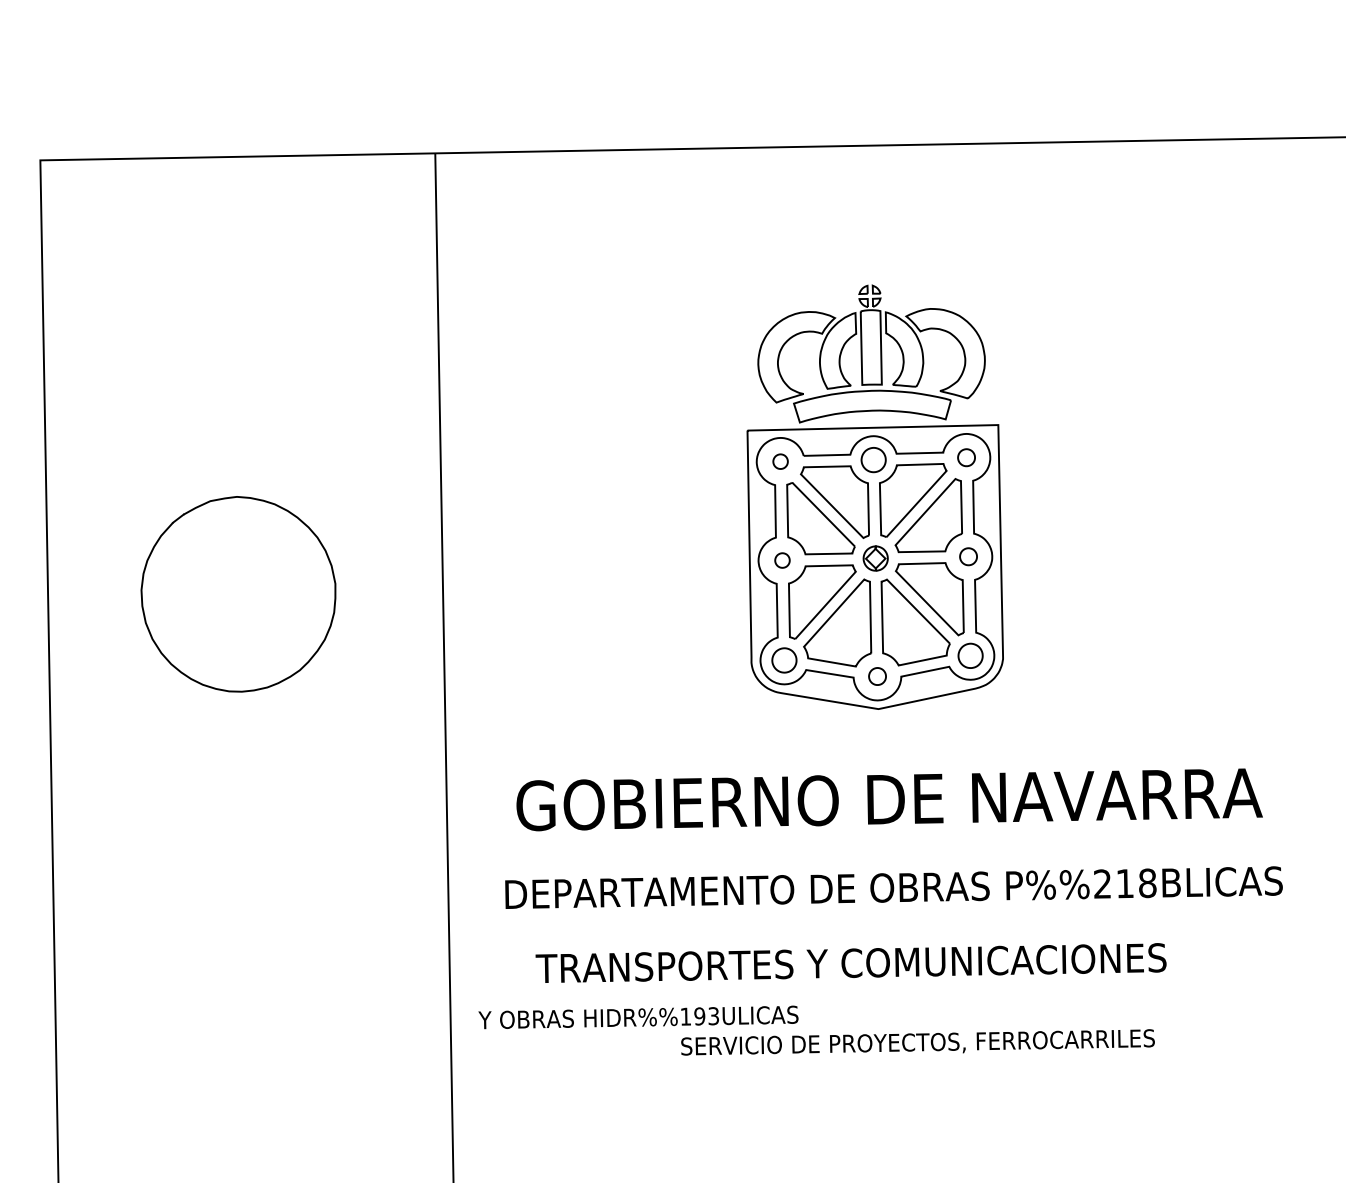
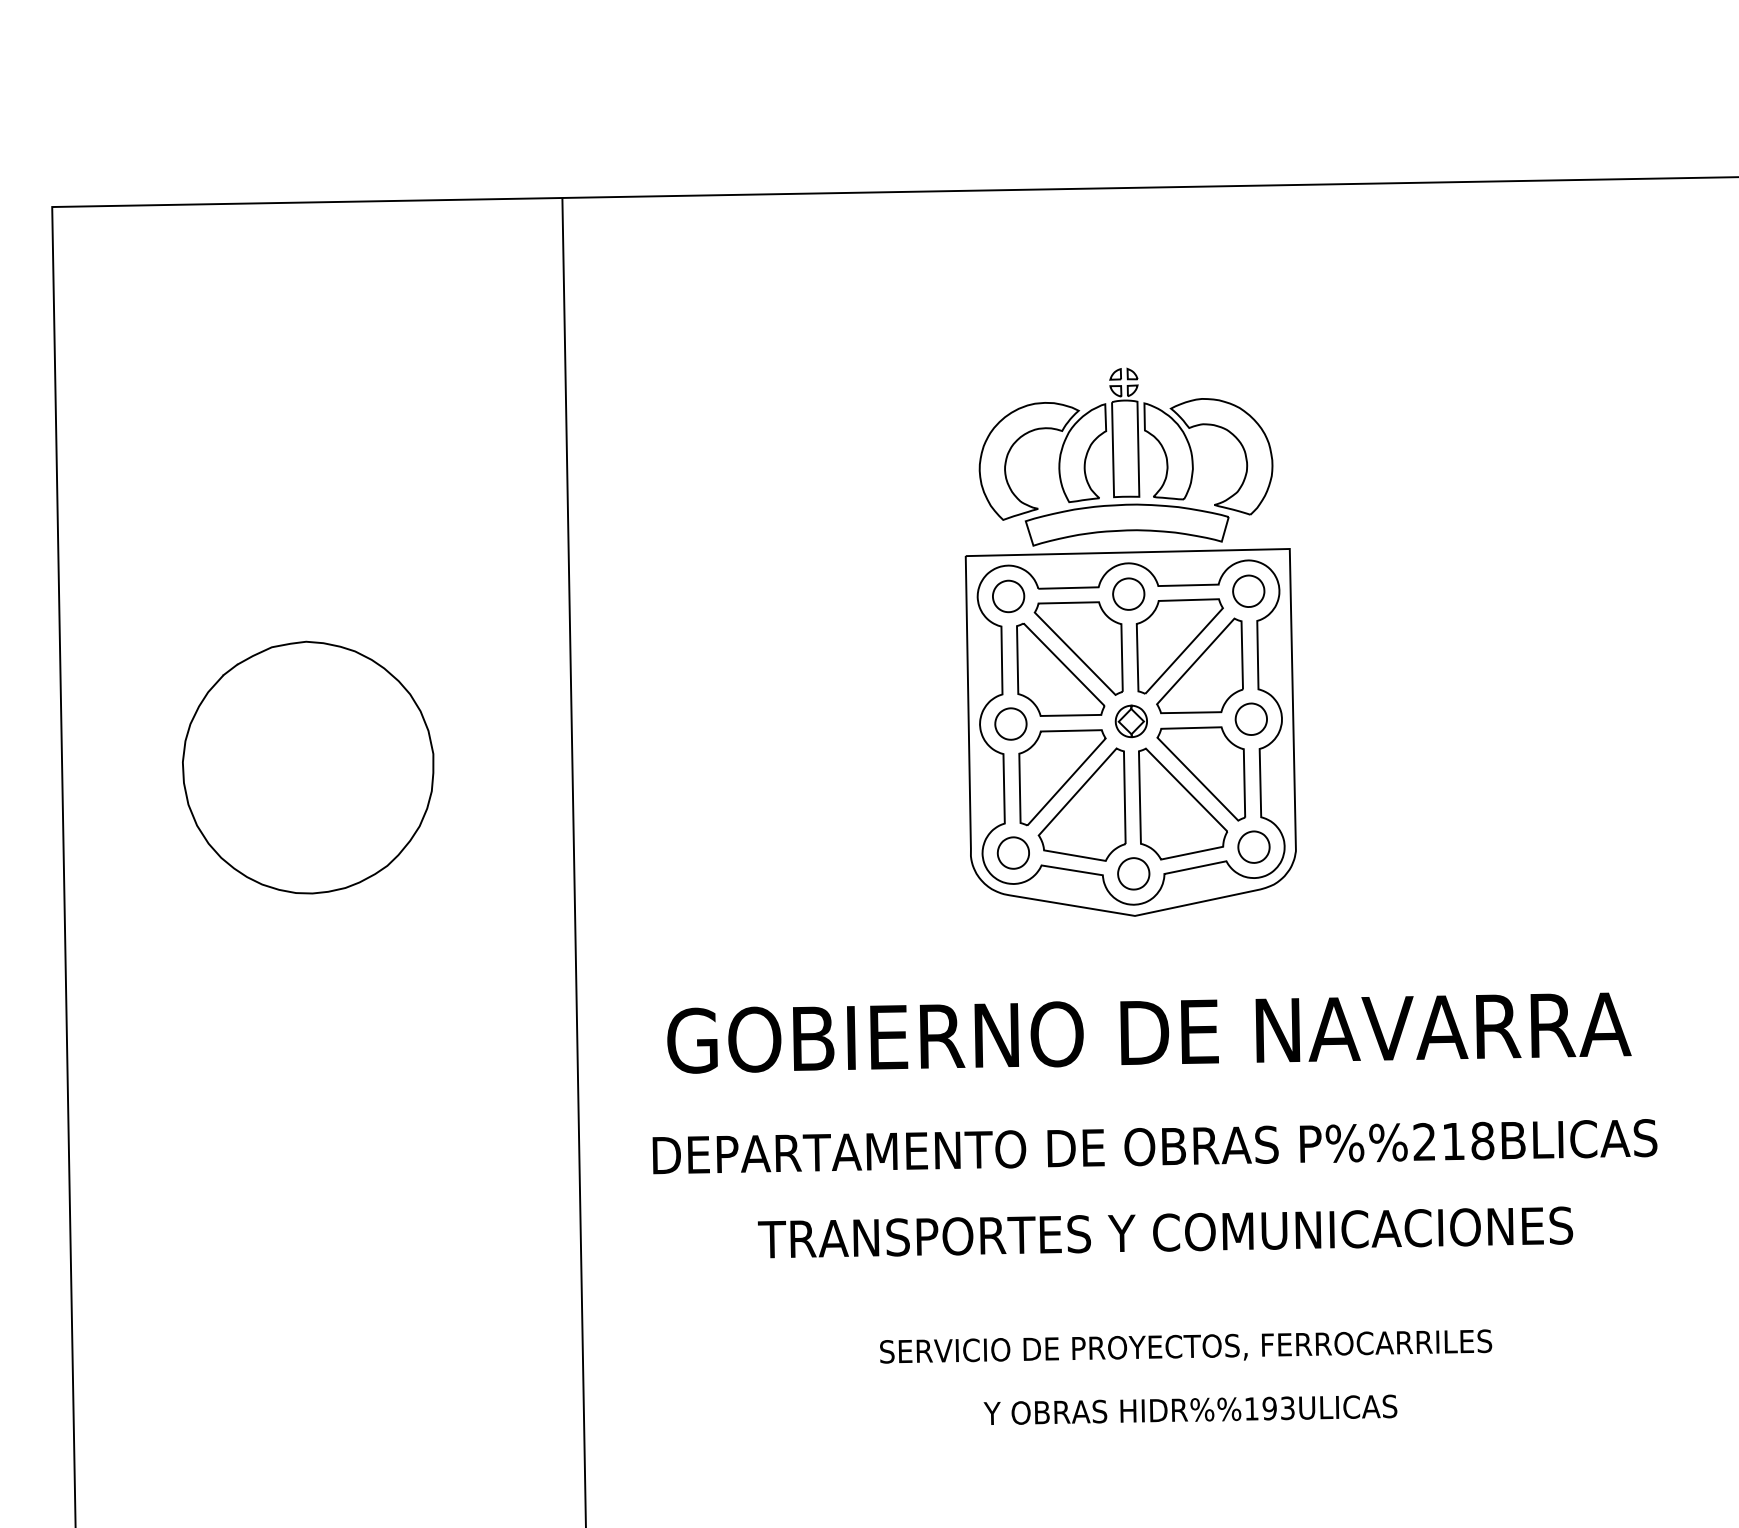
part: (966, 457) -> (1248, 590), size x1.43
part: (780, 461) -> (1008, 596), size x1.67
part: (968, 556) -> (1251, 718), size x1.43
part: (782, 560) -> (1010, 723), size x1.67
part: (877, 676) -> (1133, 873), size x1.43
text: (850, 962) -> (1164, 1231), moved
text: (638, 1017) -> (1190, 1409), moved

